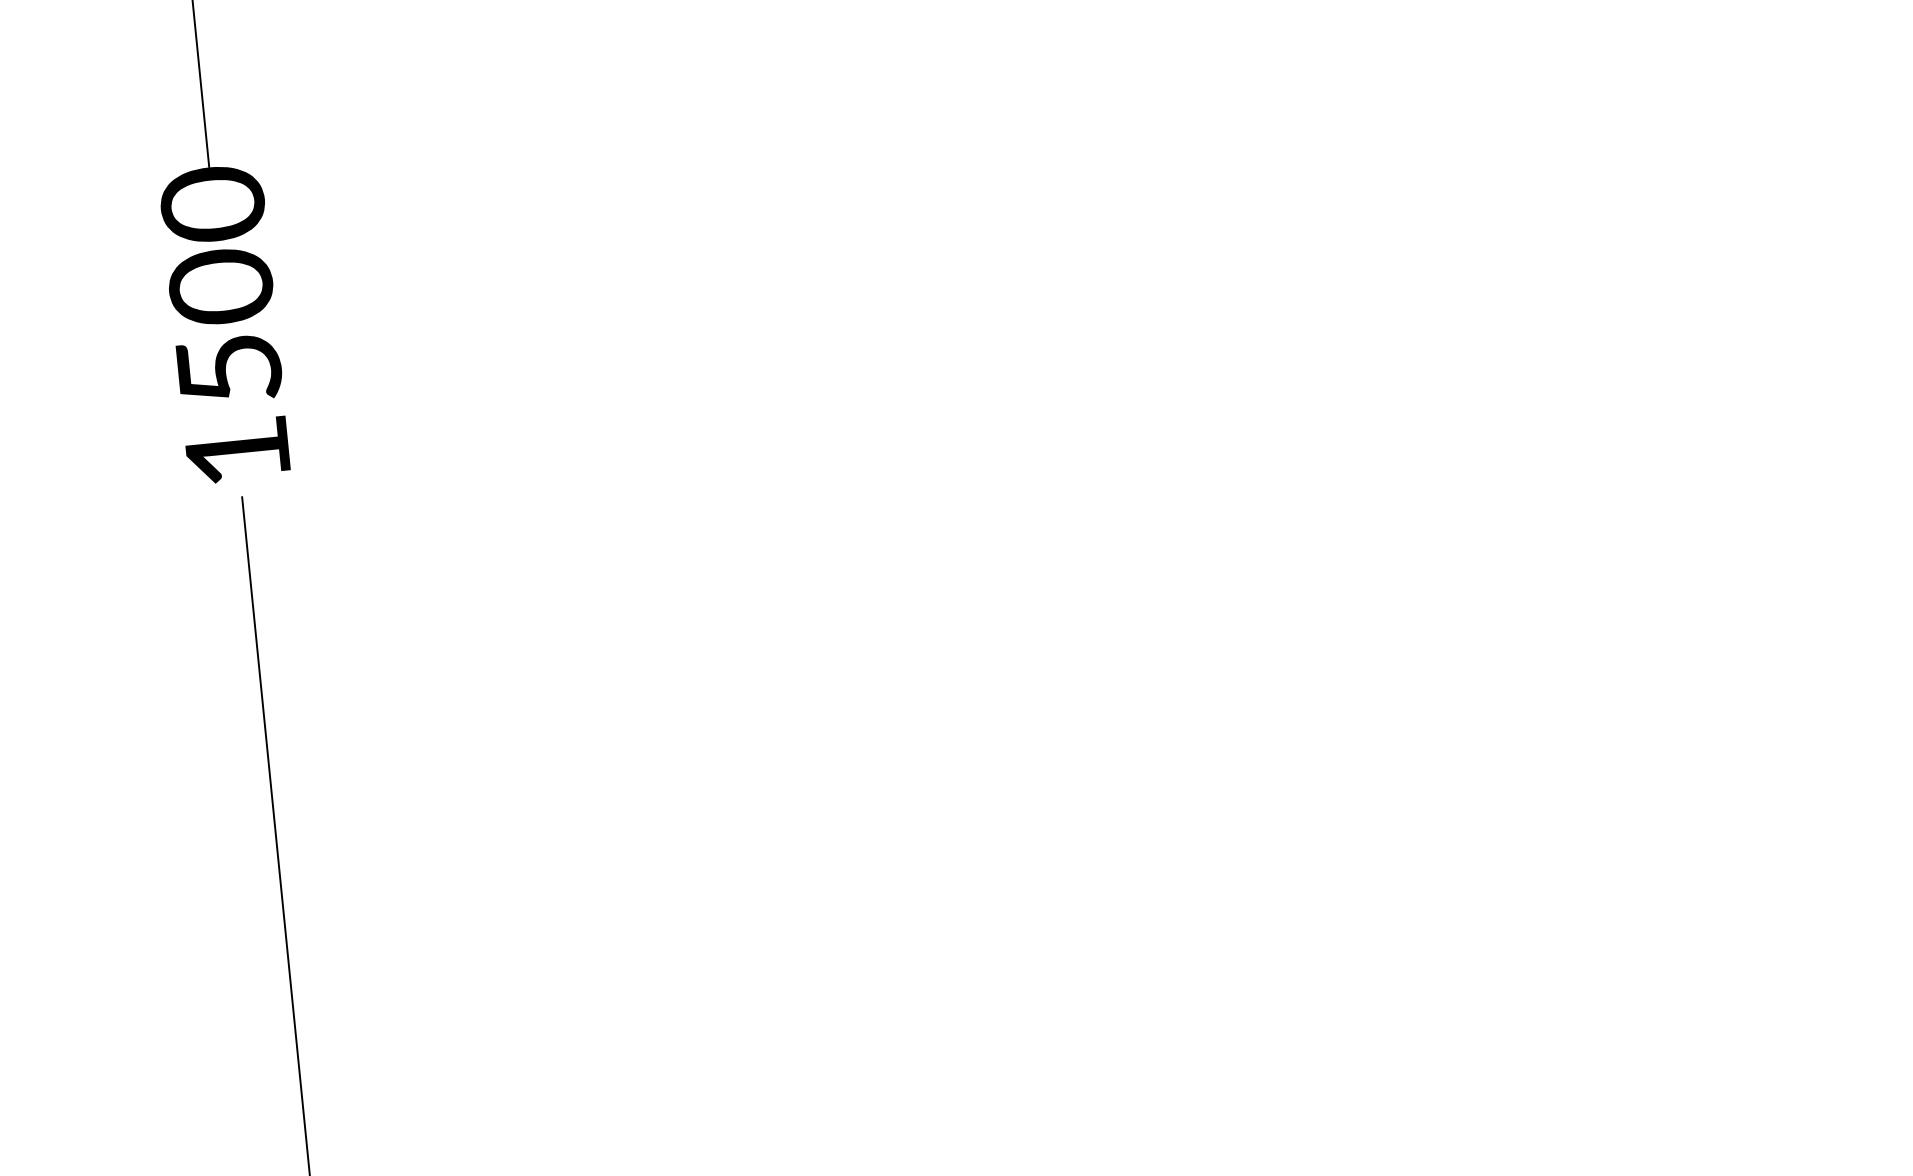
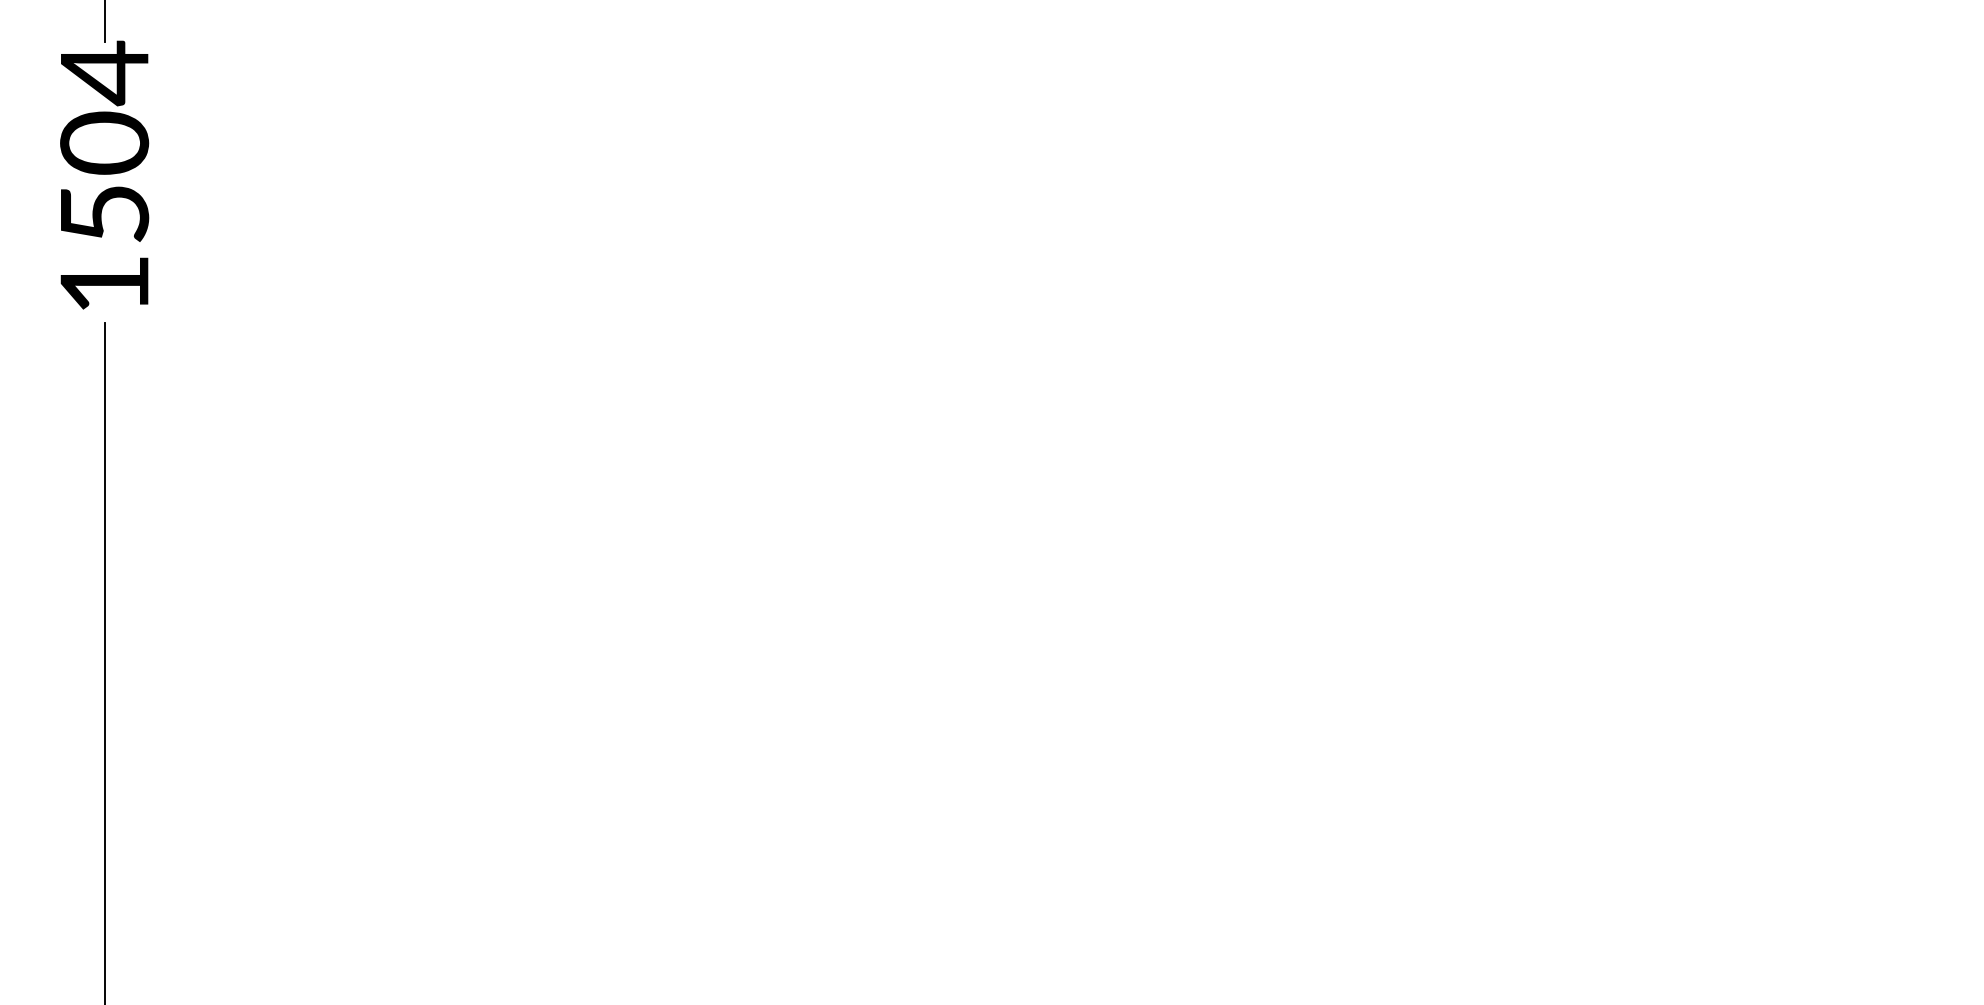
text: (212, 205) -> (104, 73), 1500 -> 1504

